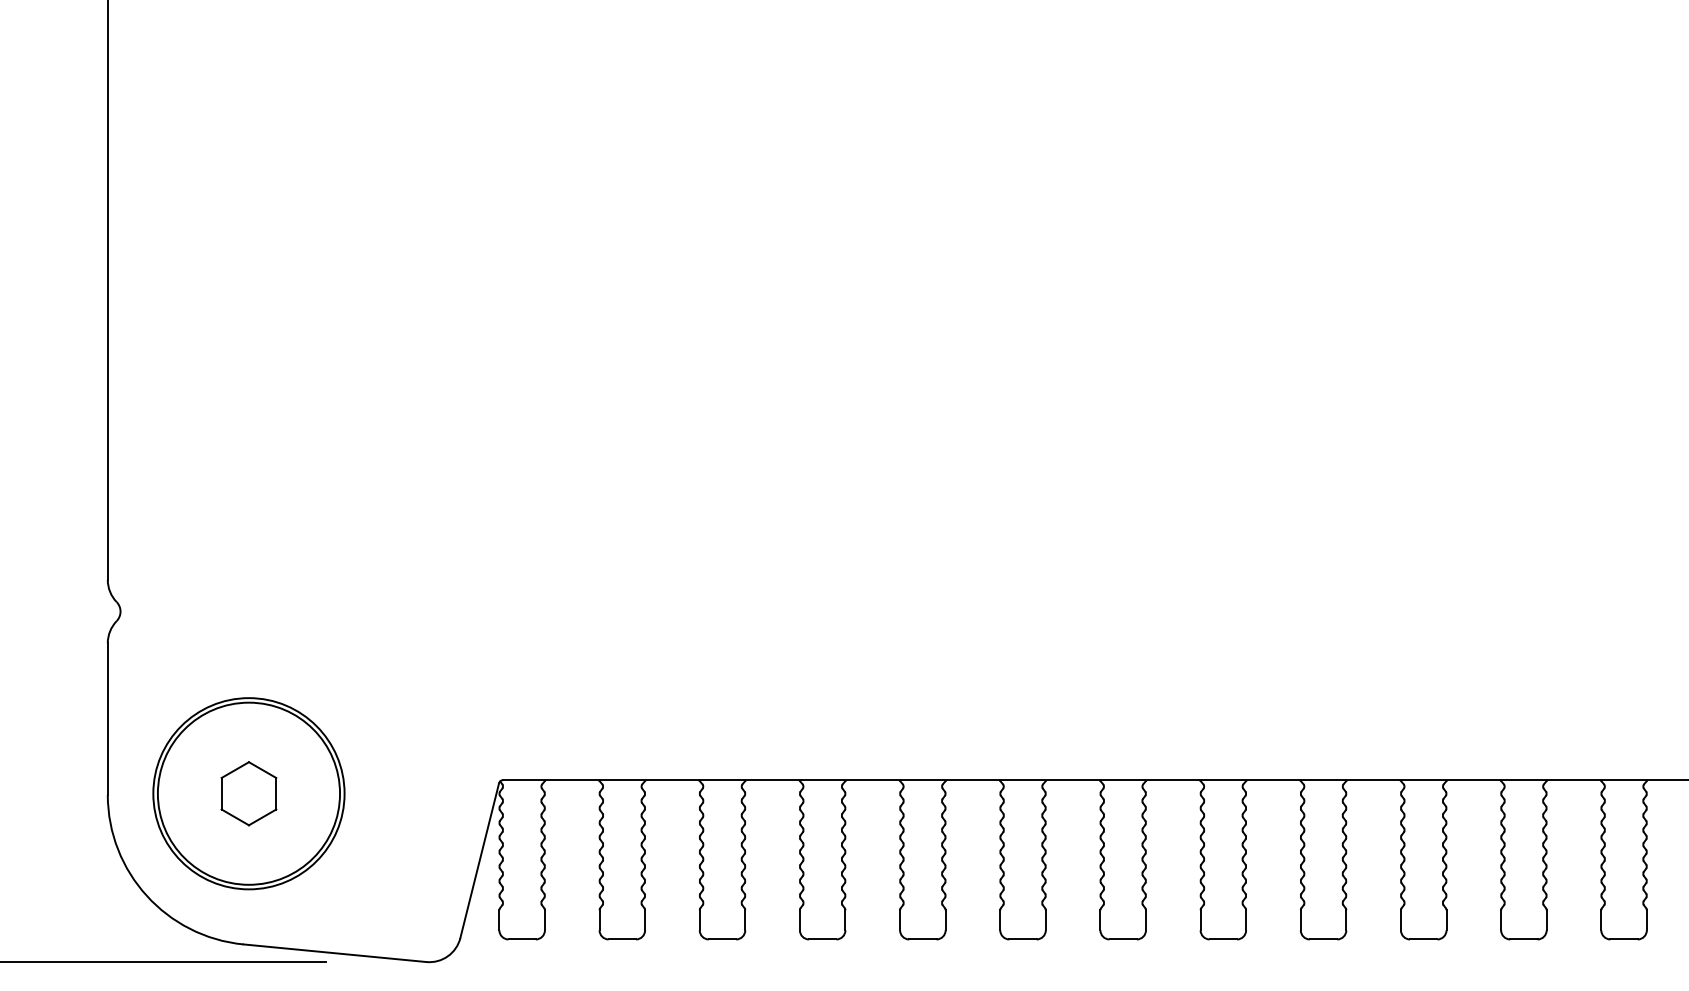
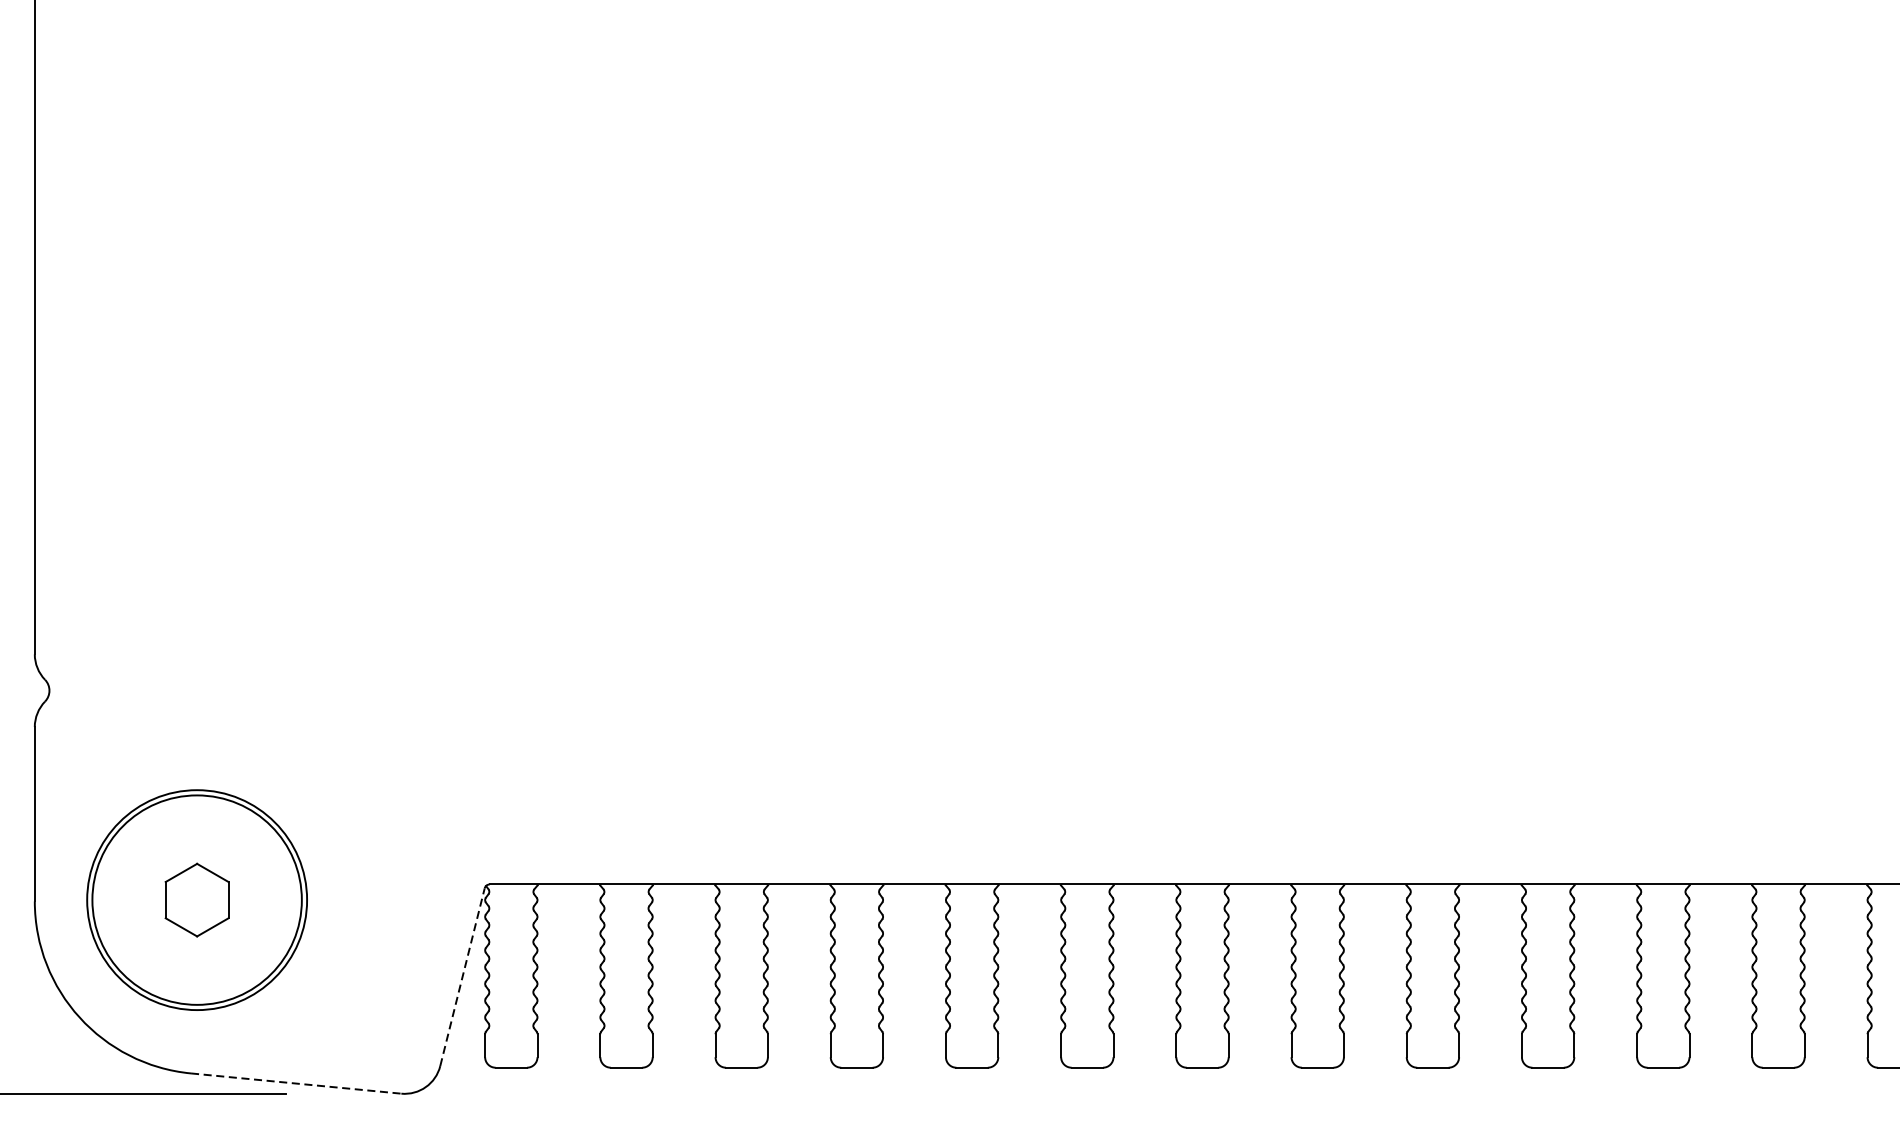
line: (479, 860) -> (462, 976), solid -> dashed
line: (335, 953) -> (296, 1083), solid -> dashed

